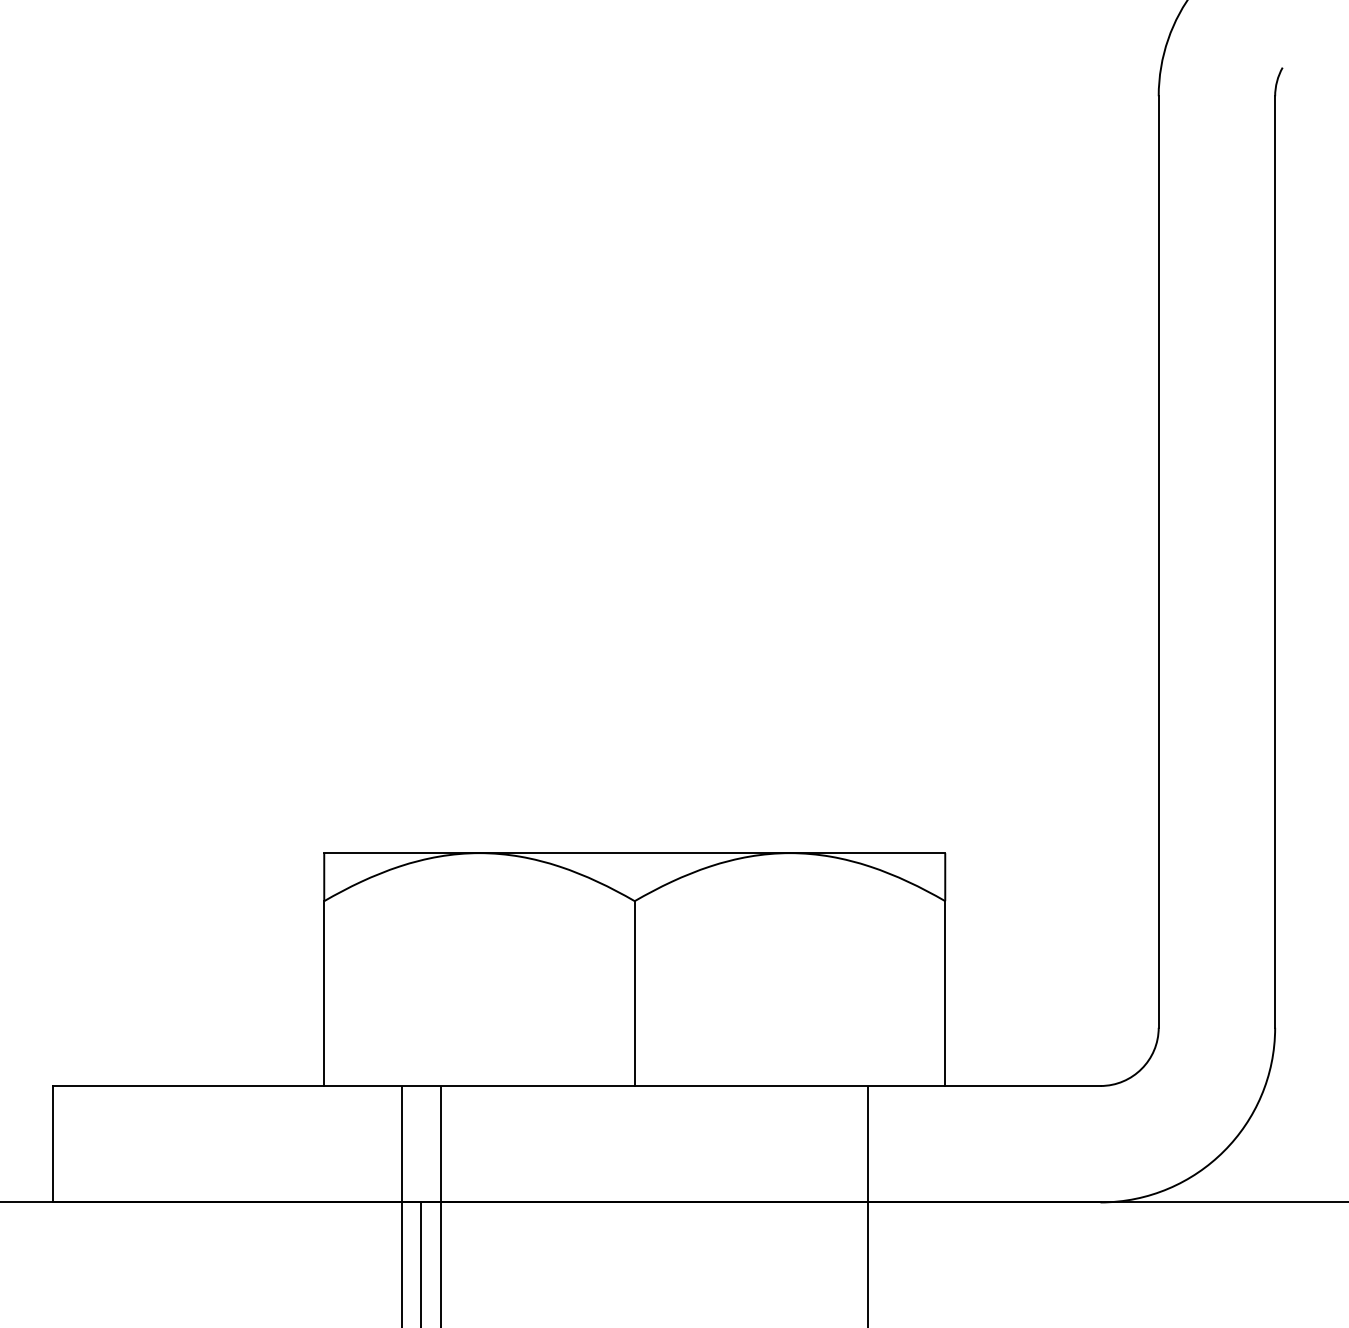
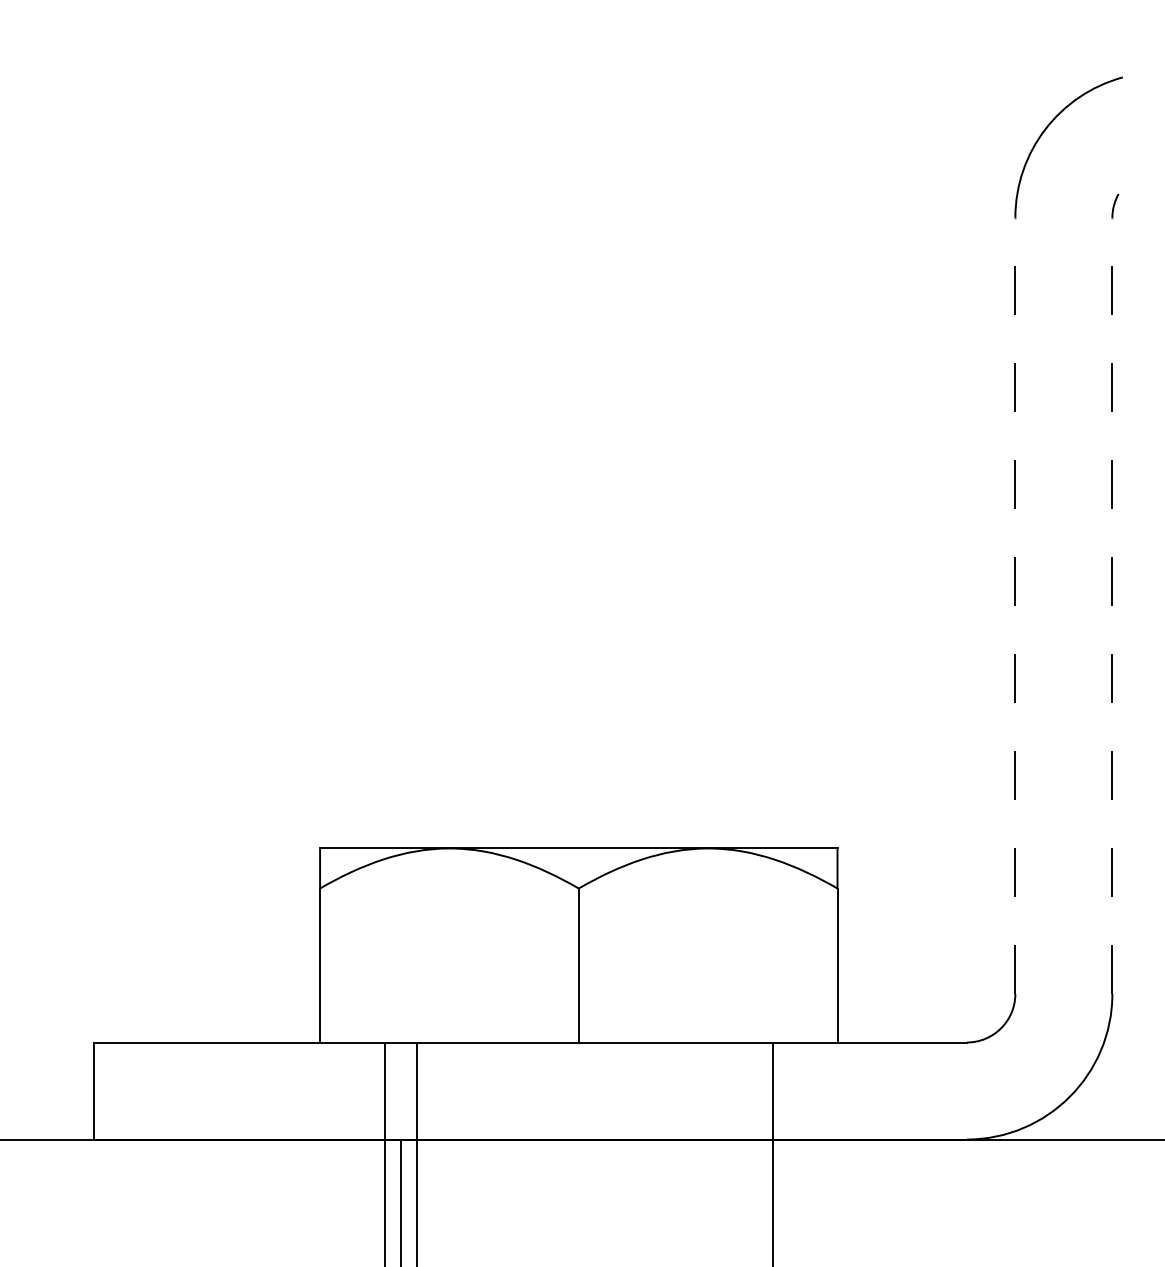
line: (1158, 561) -> (1015, 605), solid -> dashed
line: (1275, 561) -> (1112, 605), solid -> dashed

